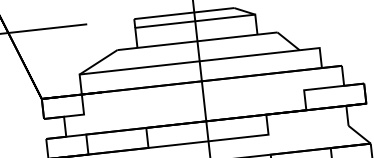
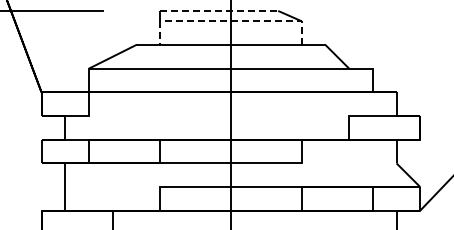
line: (184, 13) -> (219, 10), solid -> dashed
line: (194, 21) -> (230, 21), solid -> dashed

